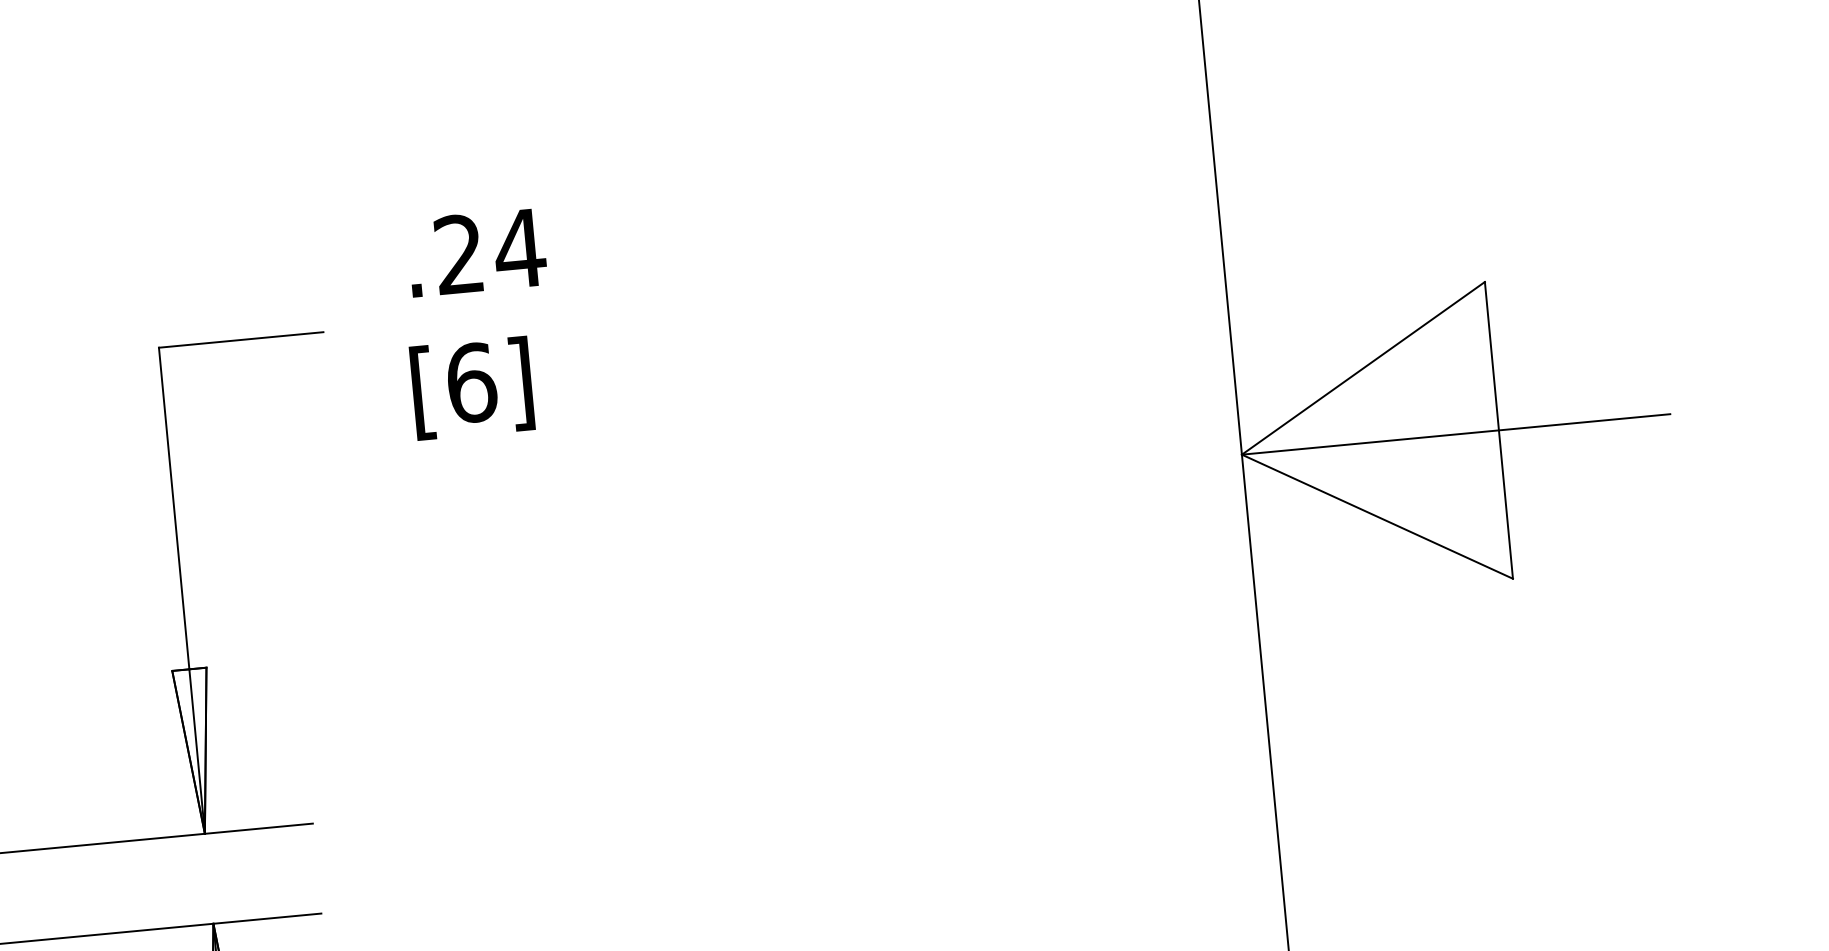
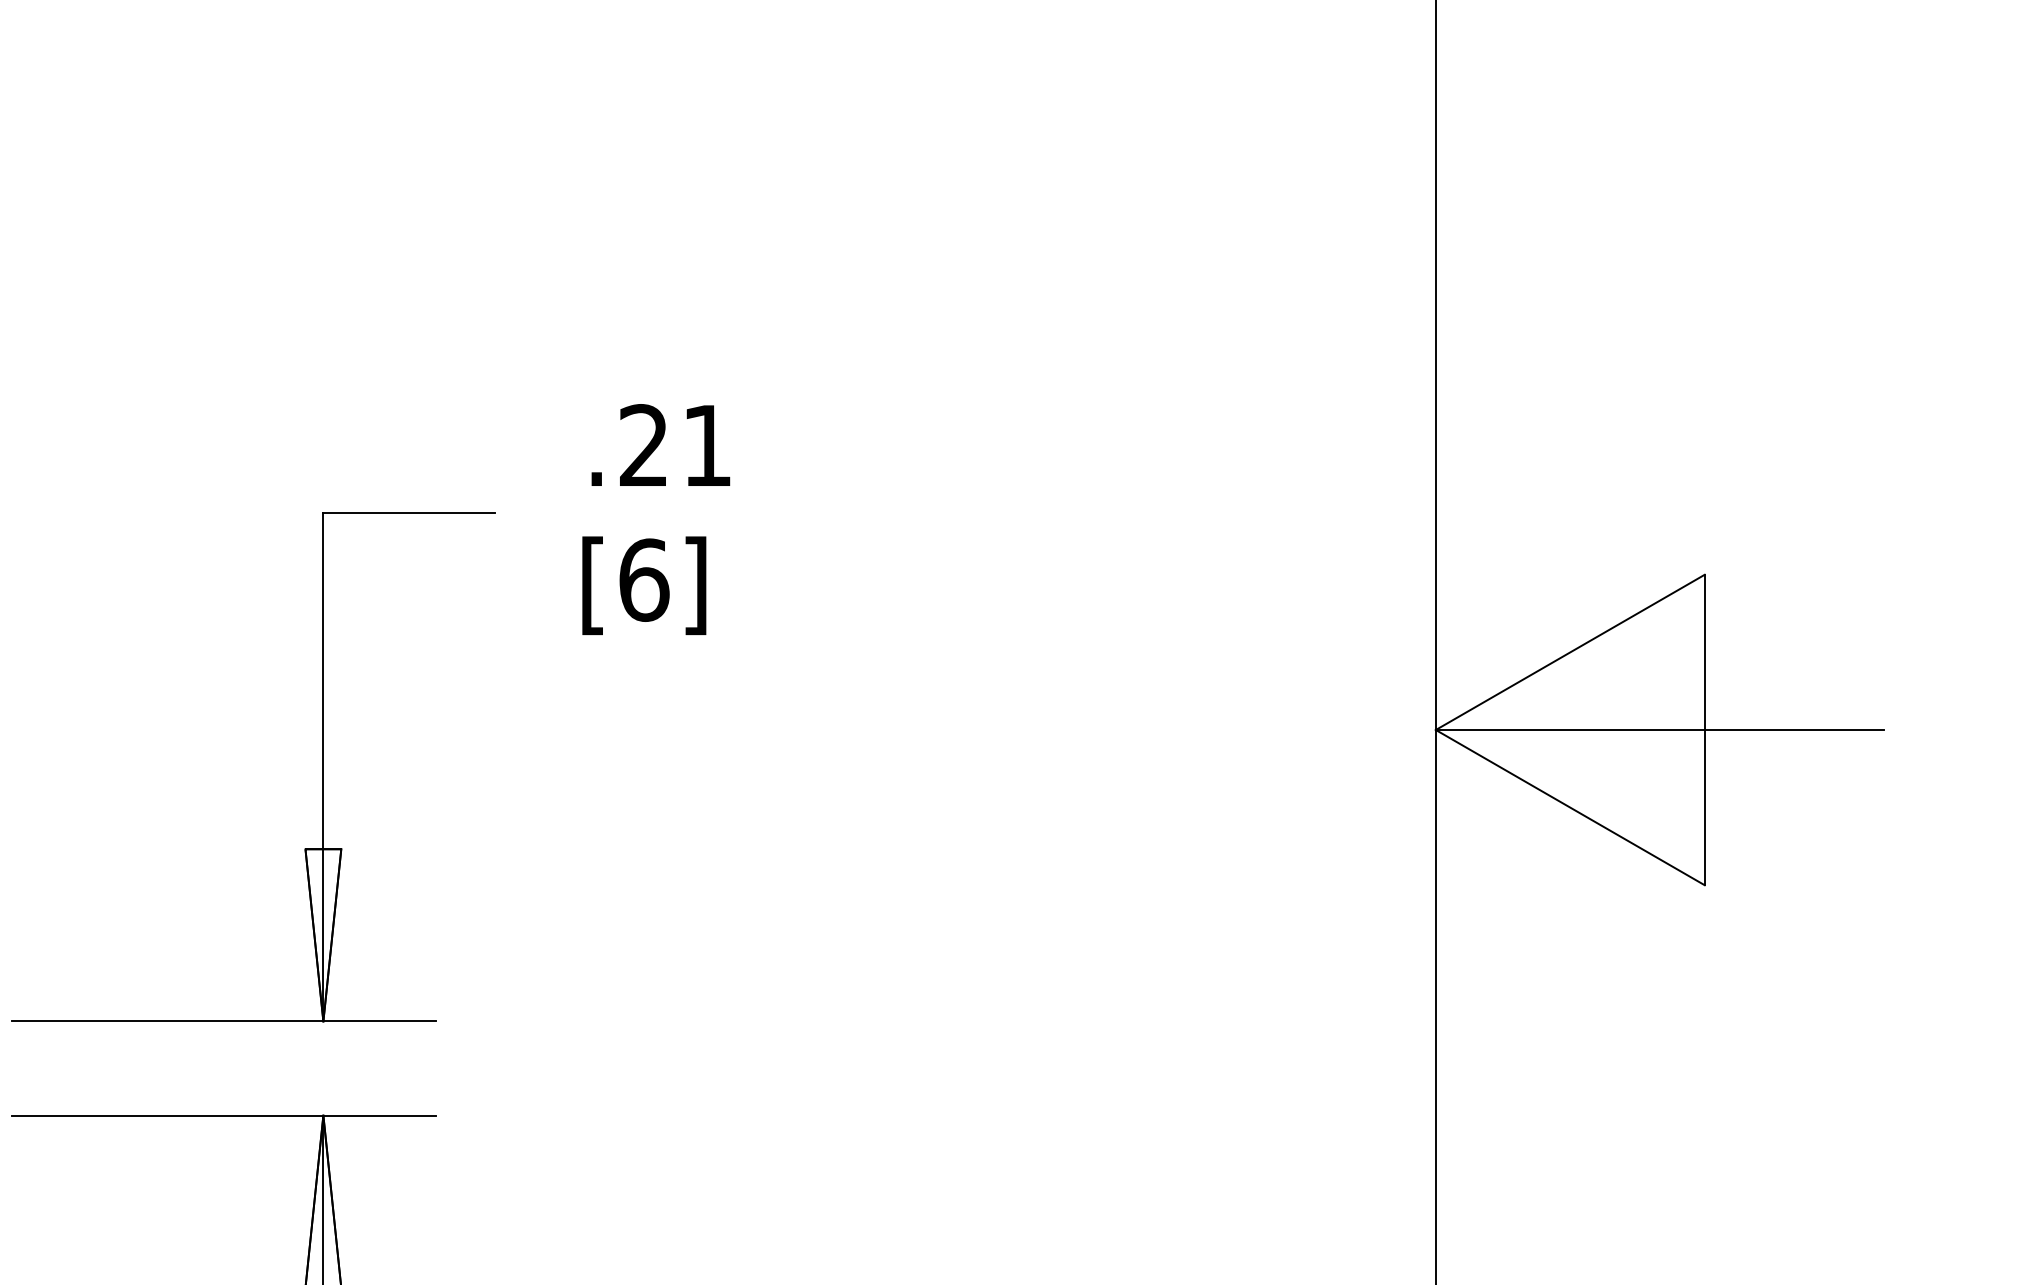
text: (519, 248) -> (706, 445), .24 -> .21

